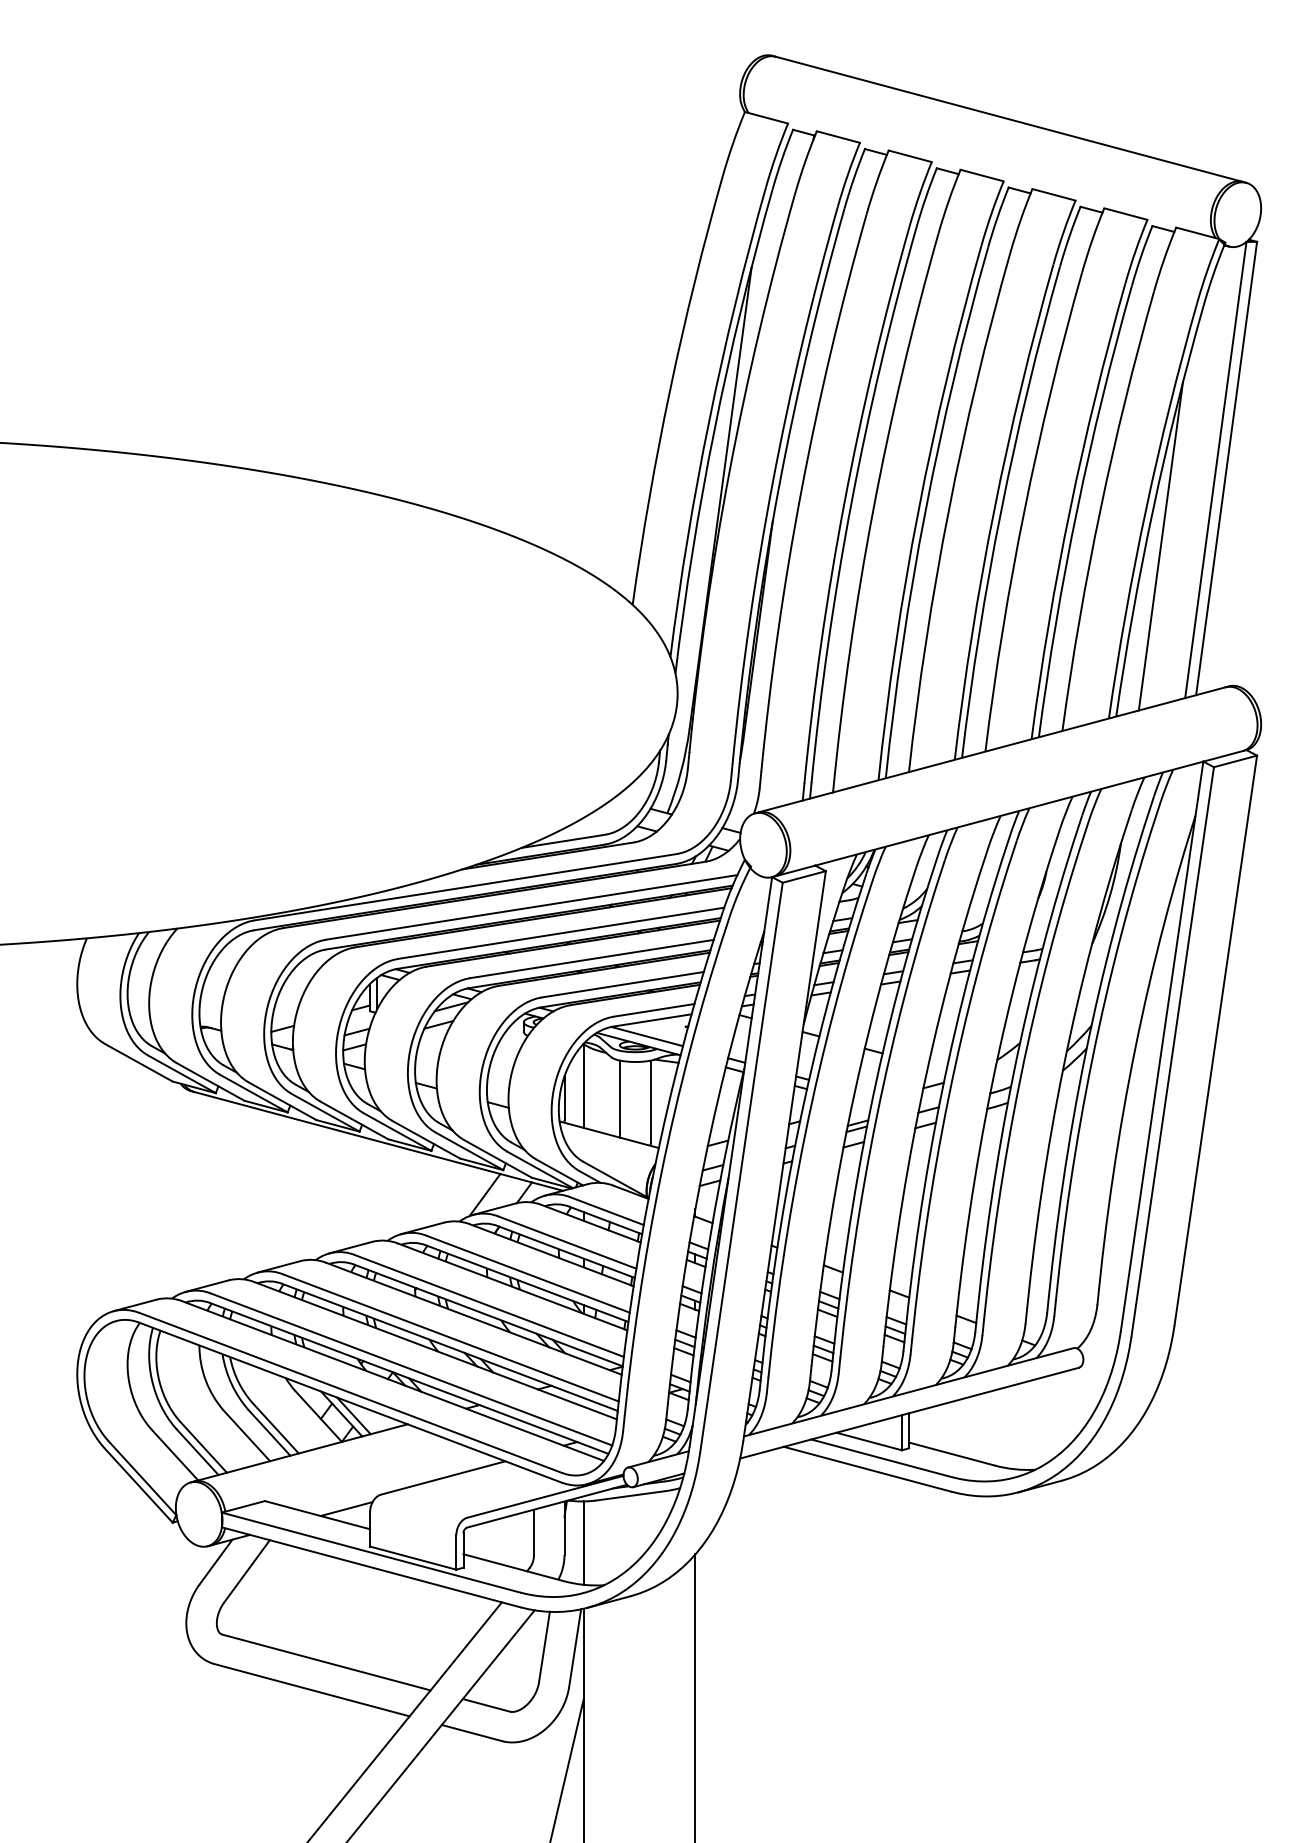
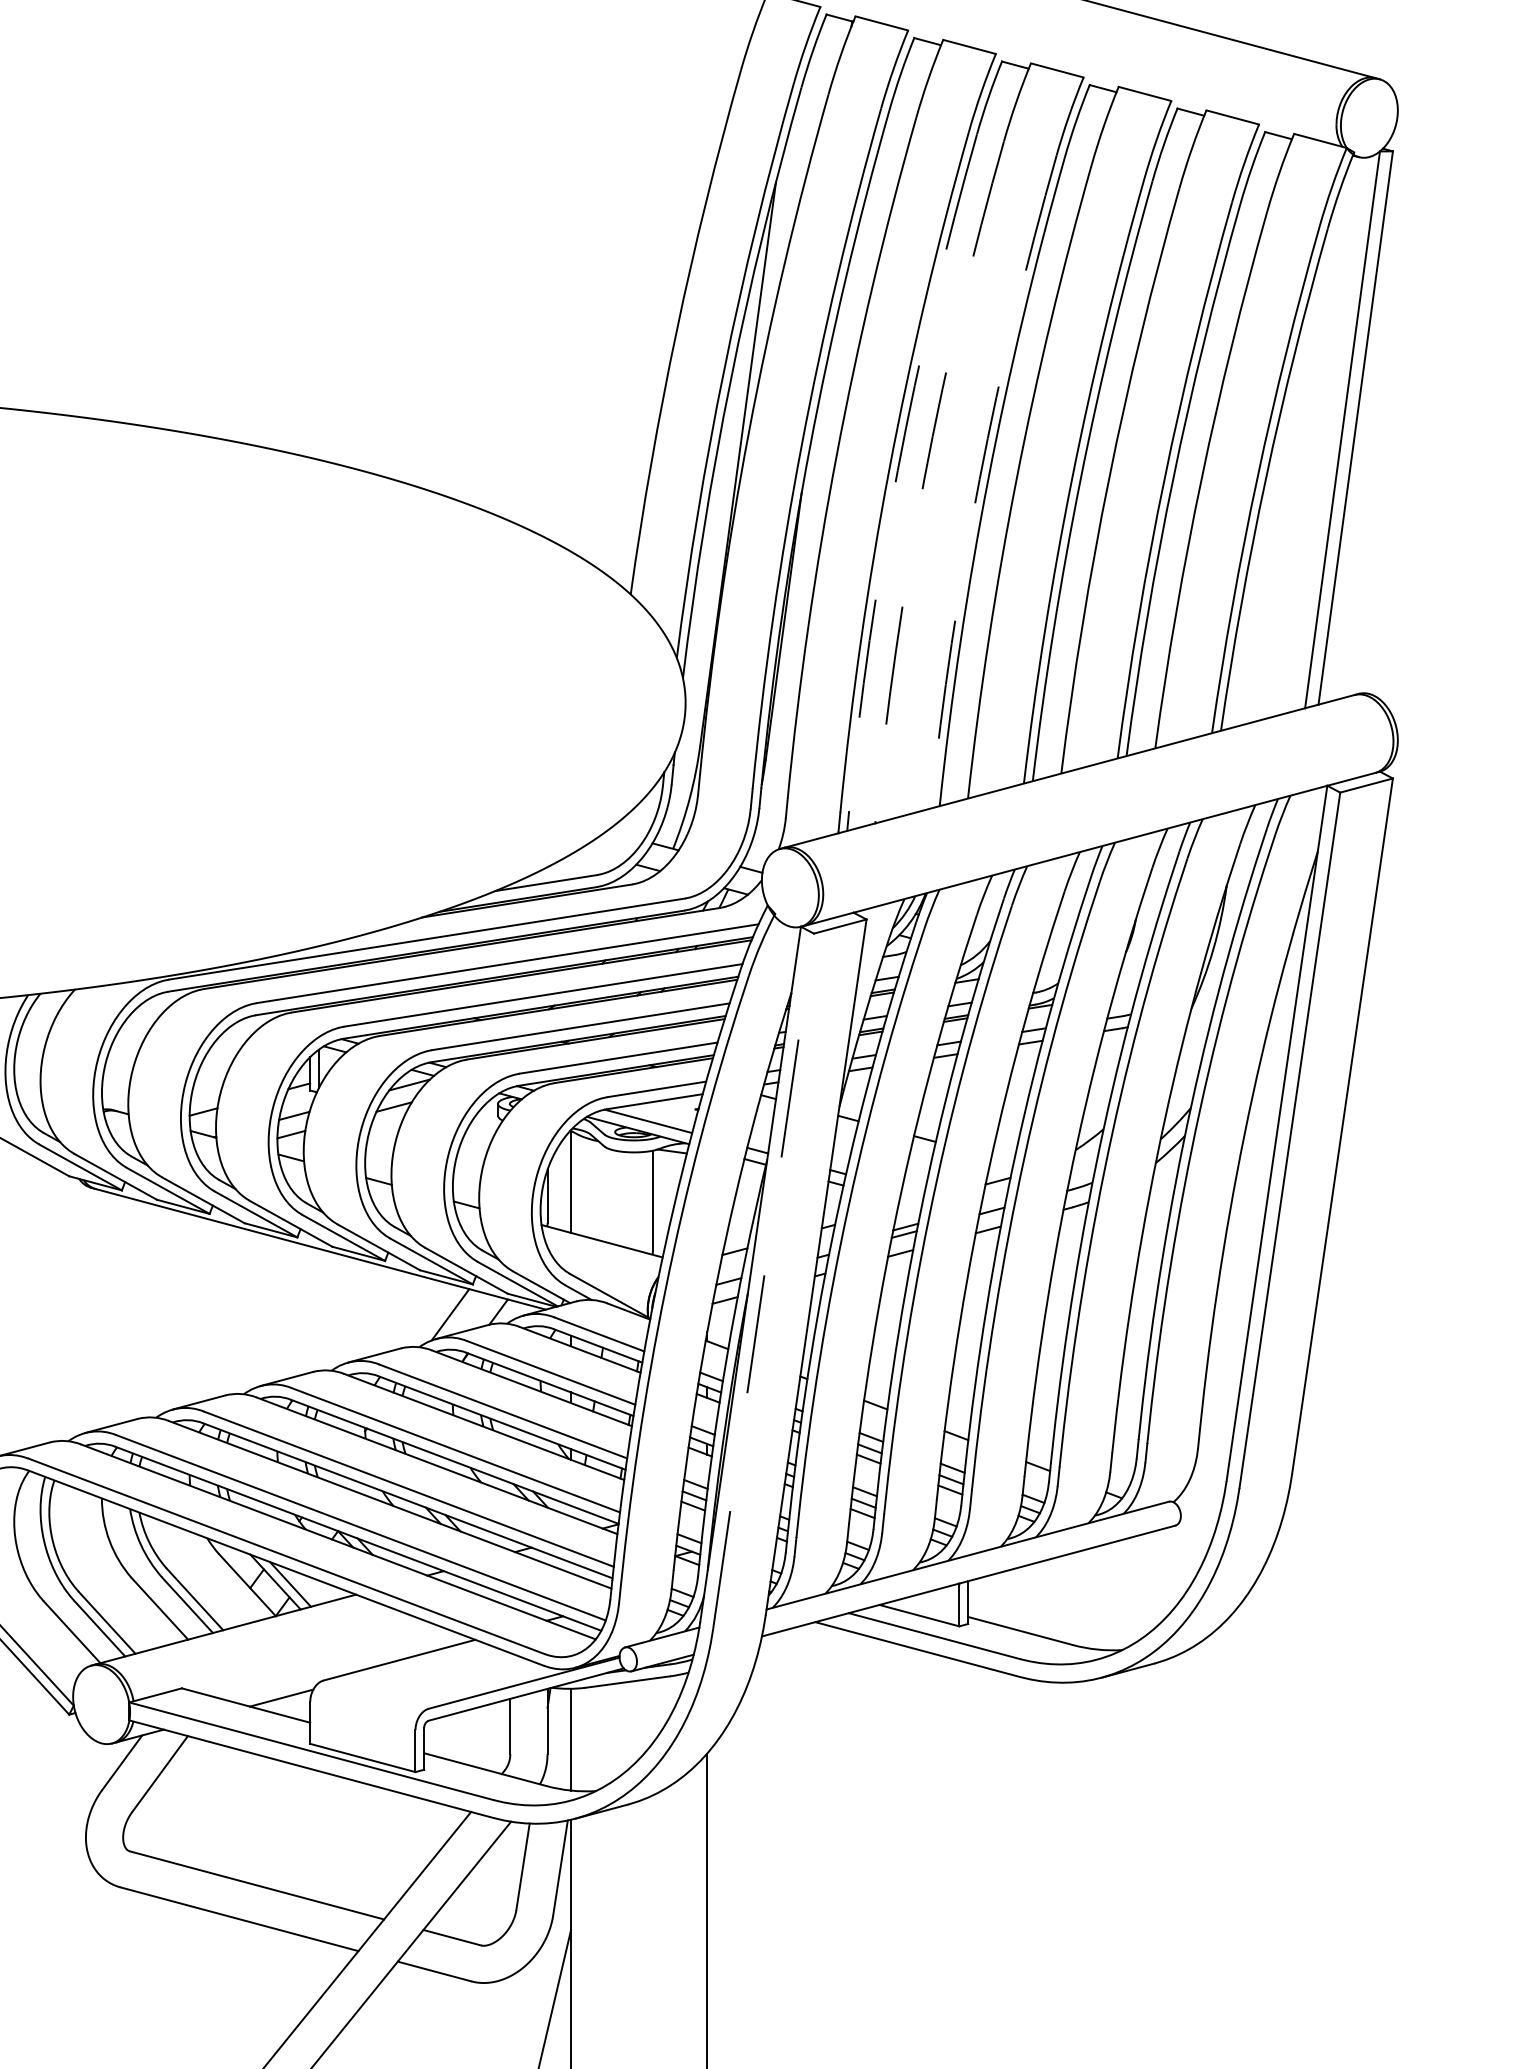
arc: (851, 503) -> (897, 470), solid -> dashed
arc: (873, 510) -> (924, 479), solid -> dashed
arc: (918, 510) -> (979, 479), solid -> dashed
line: (1160, 546) -> (1275, 523), removed
line: (620, 1098) -> (615, 1196), removed
line: (741, 1167) -> (763, 1281), solid -> dashed

